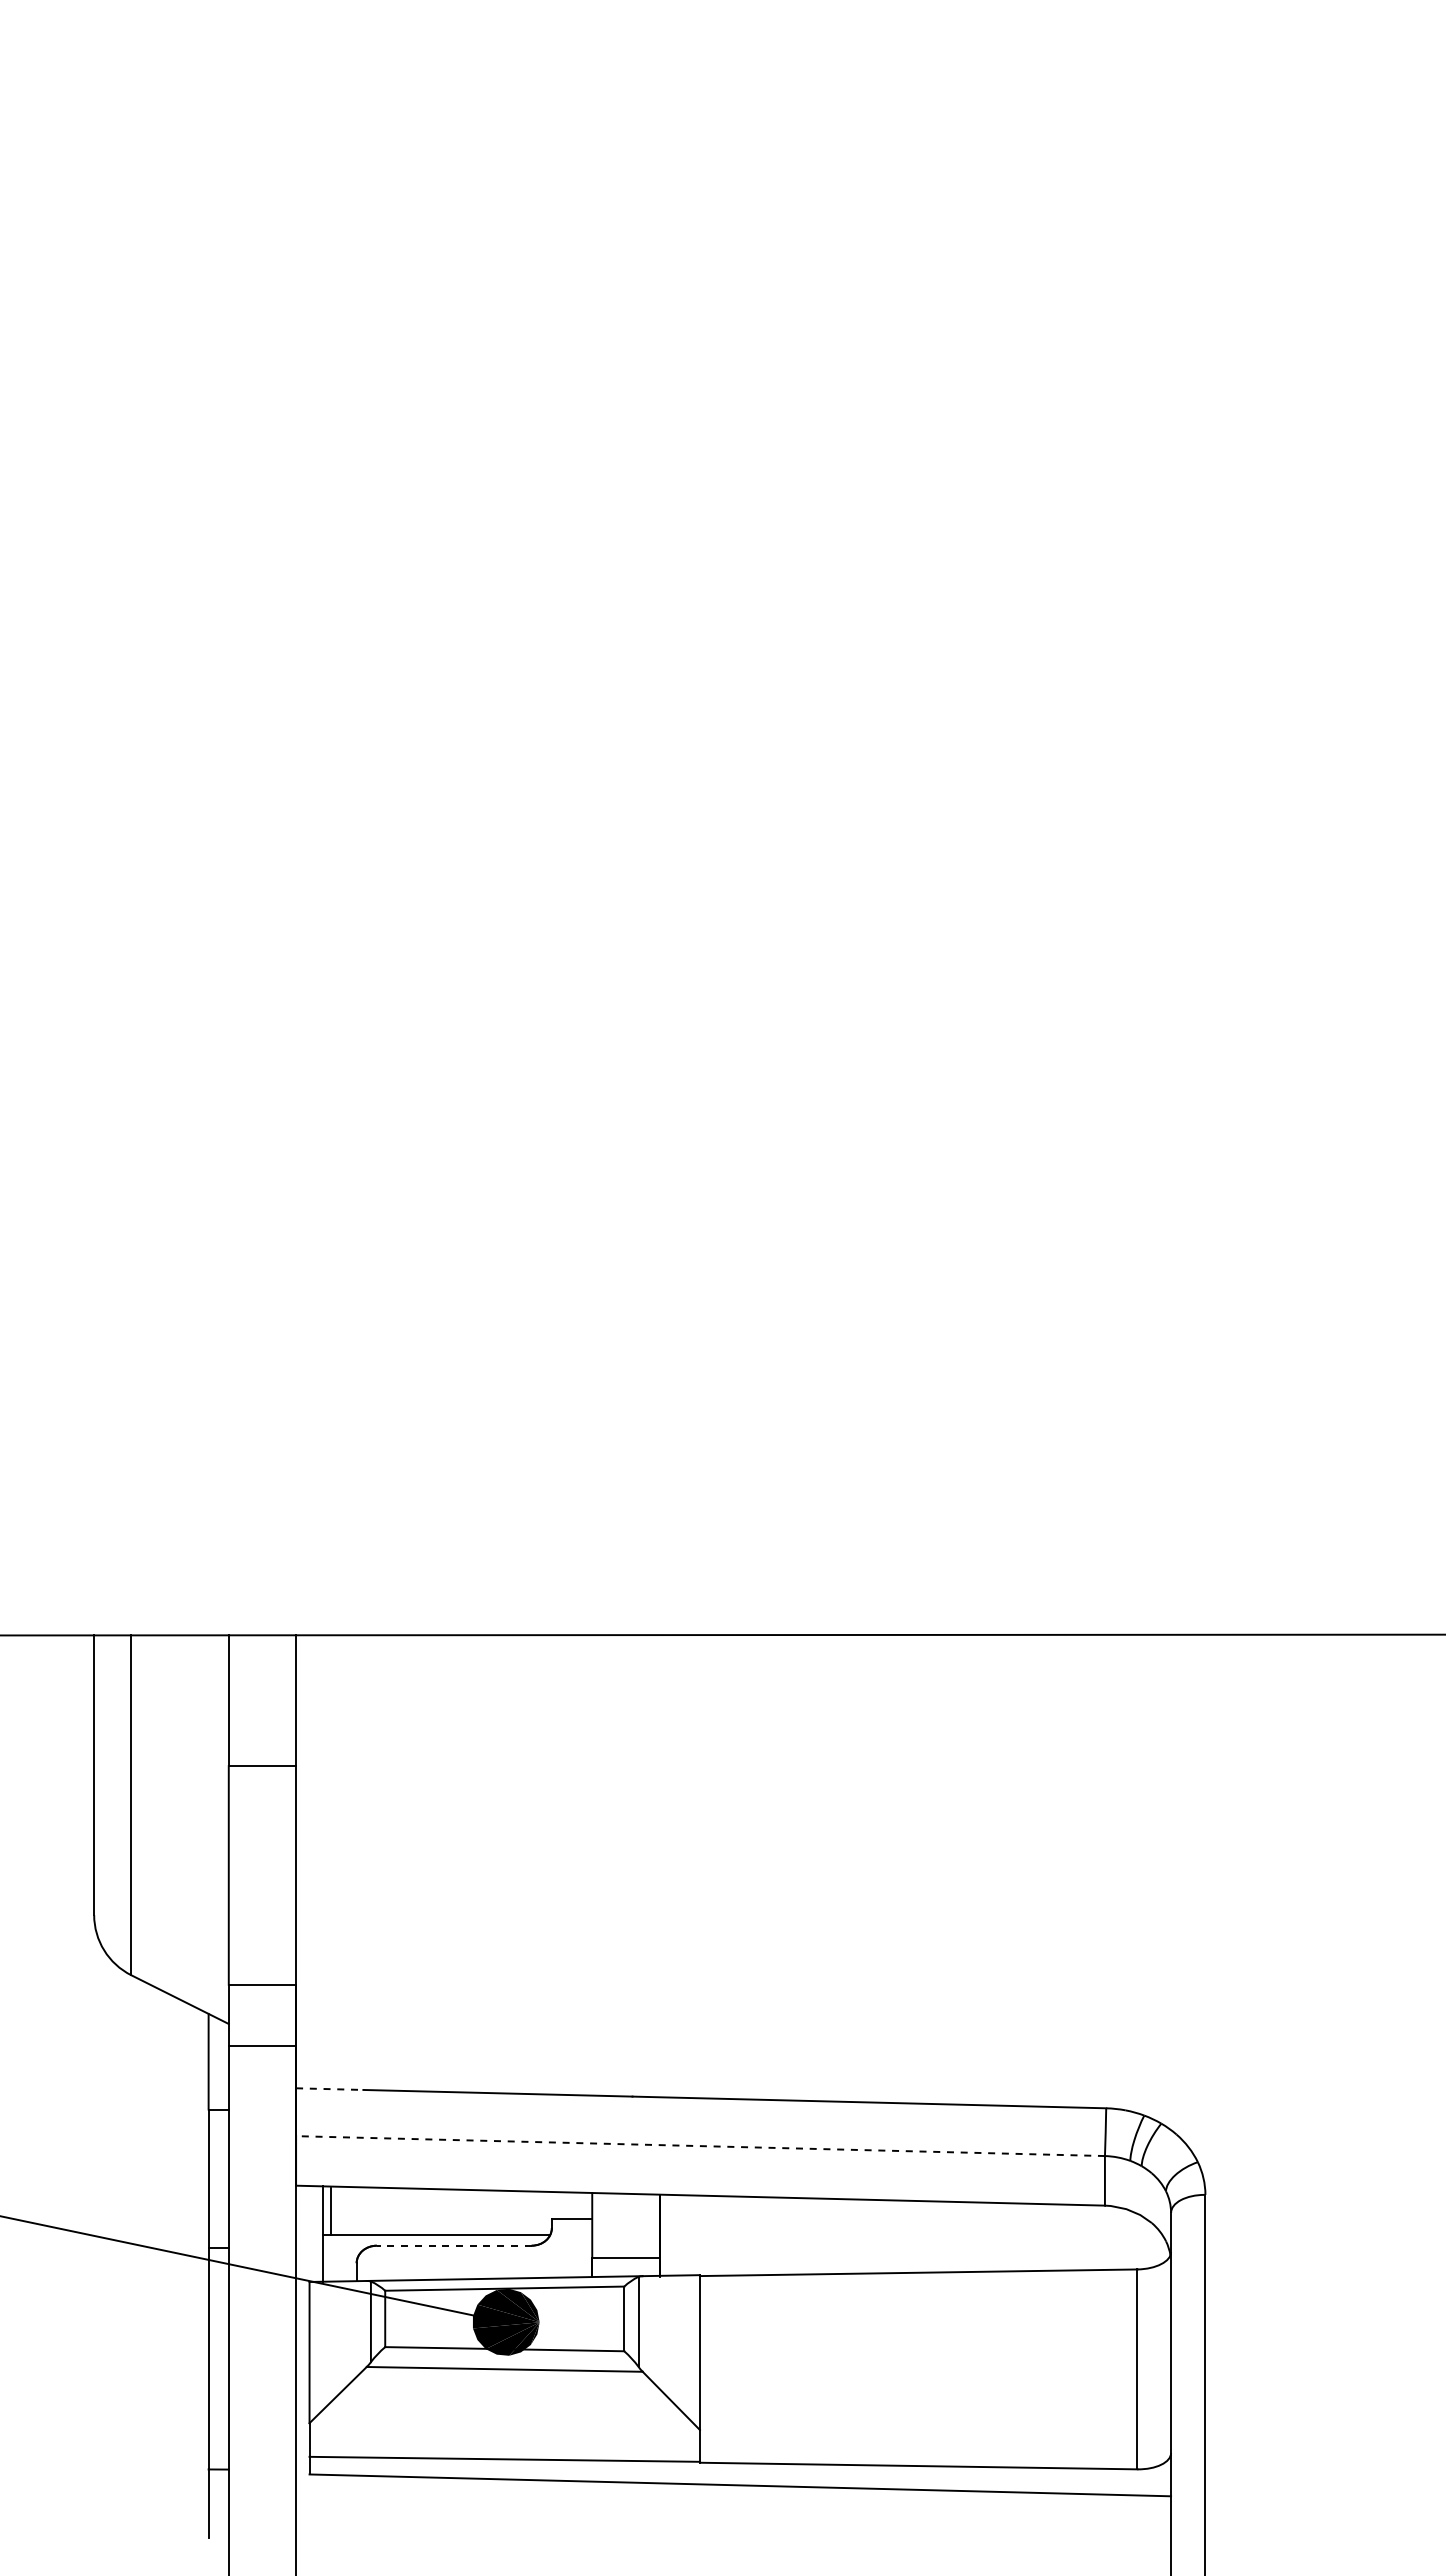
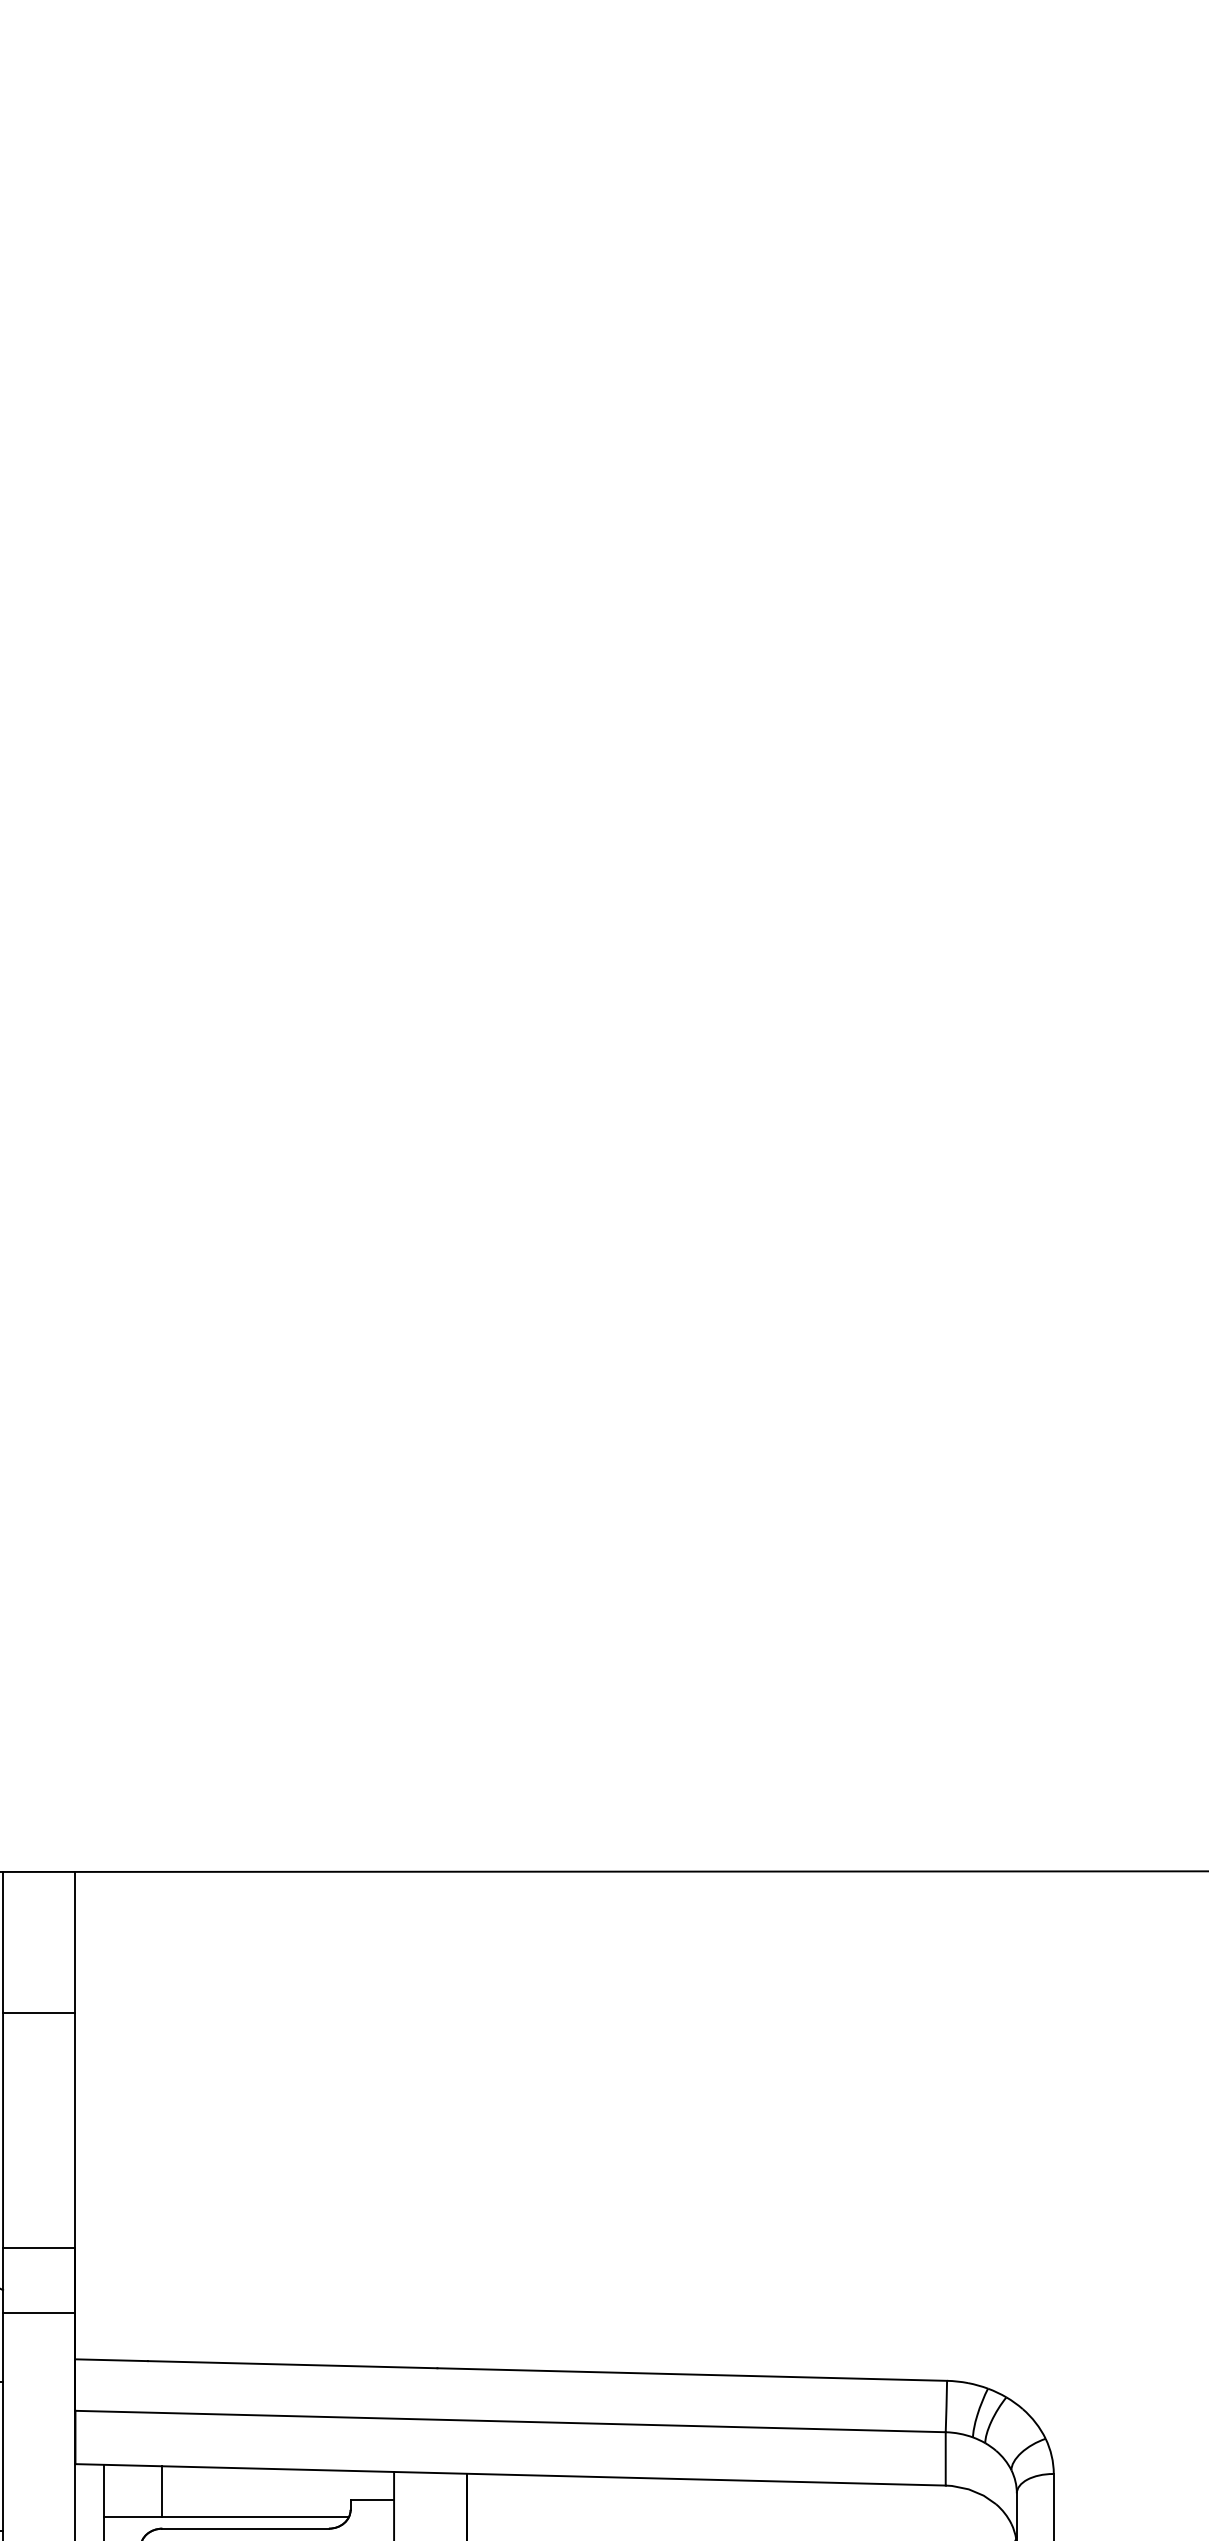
line: (329, 2089) -> (111, 2360), dashed -> solid
line: (700, 2146) -> (510, 2421), dashed -> solid
line: (330, 2210) -> (161, 2490), moved
line: (453, 2245) -> (244, 2528), dashed -> solid

